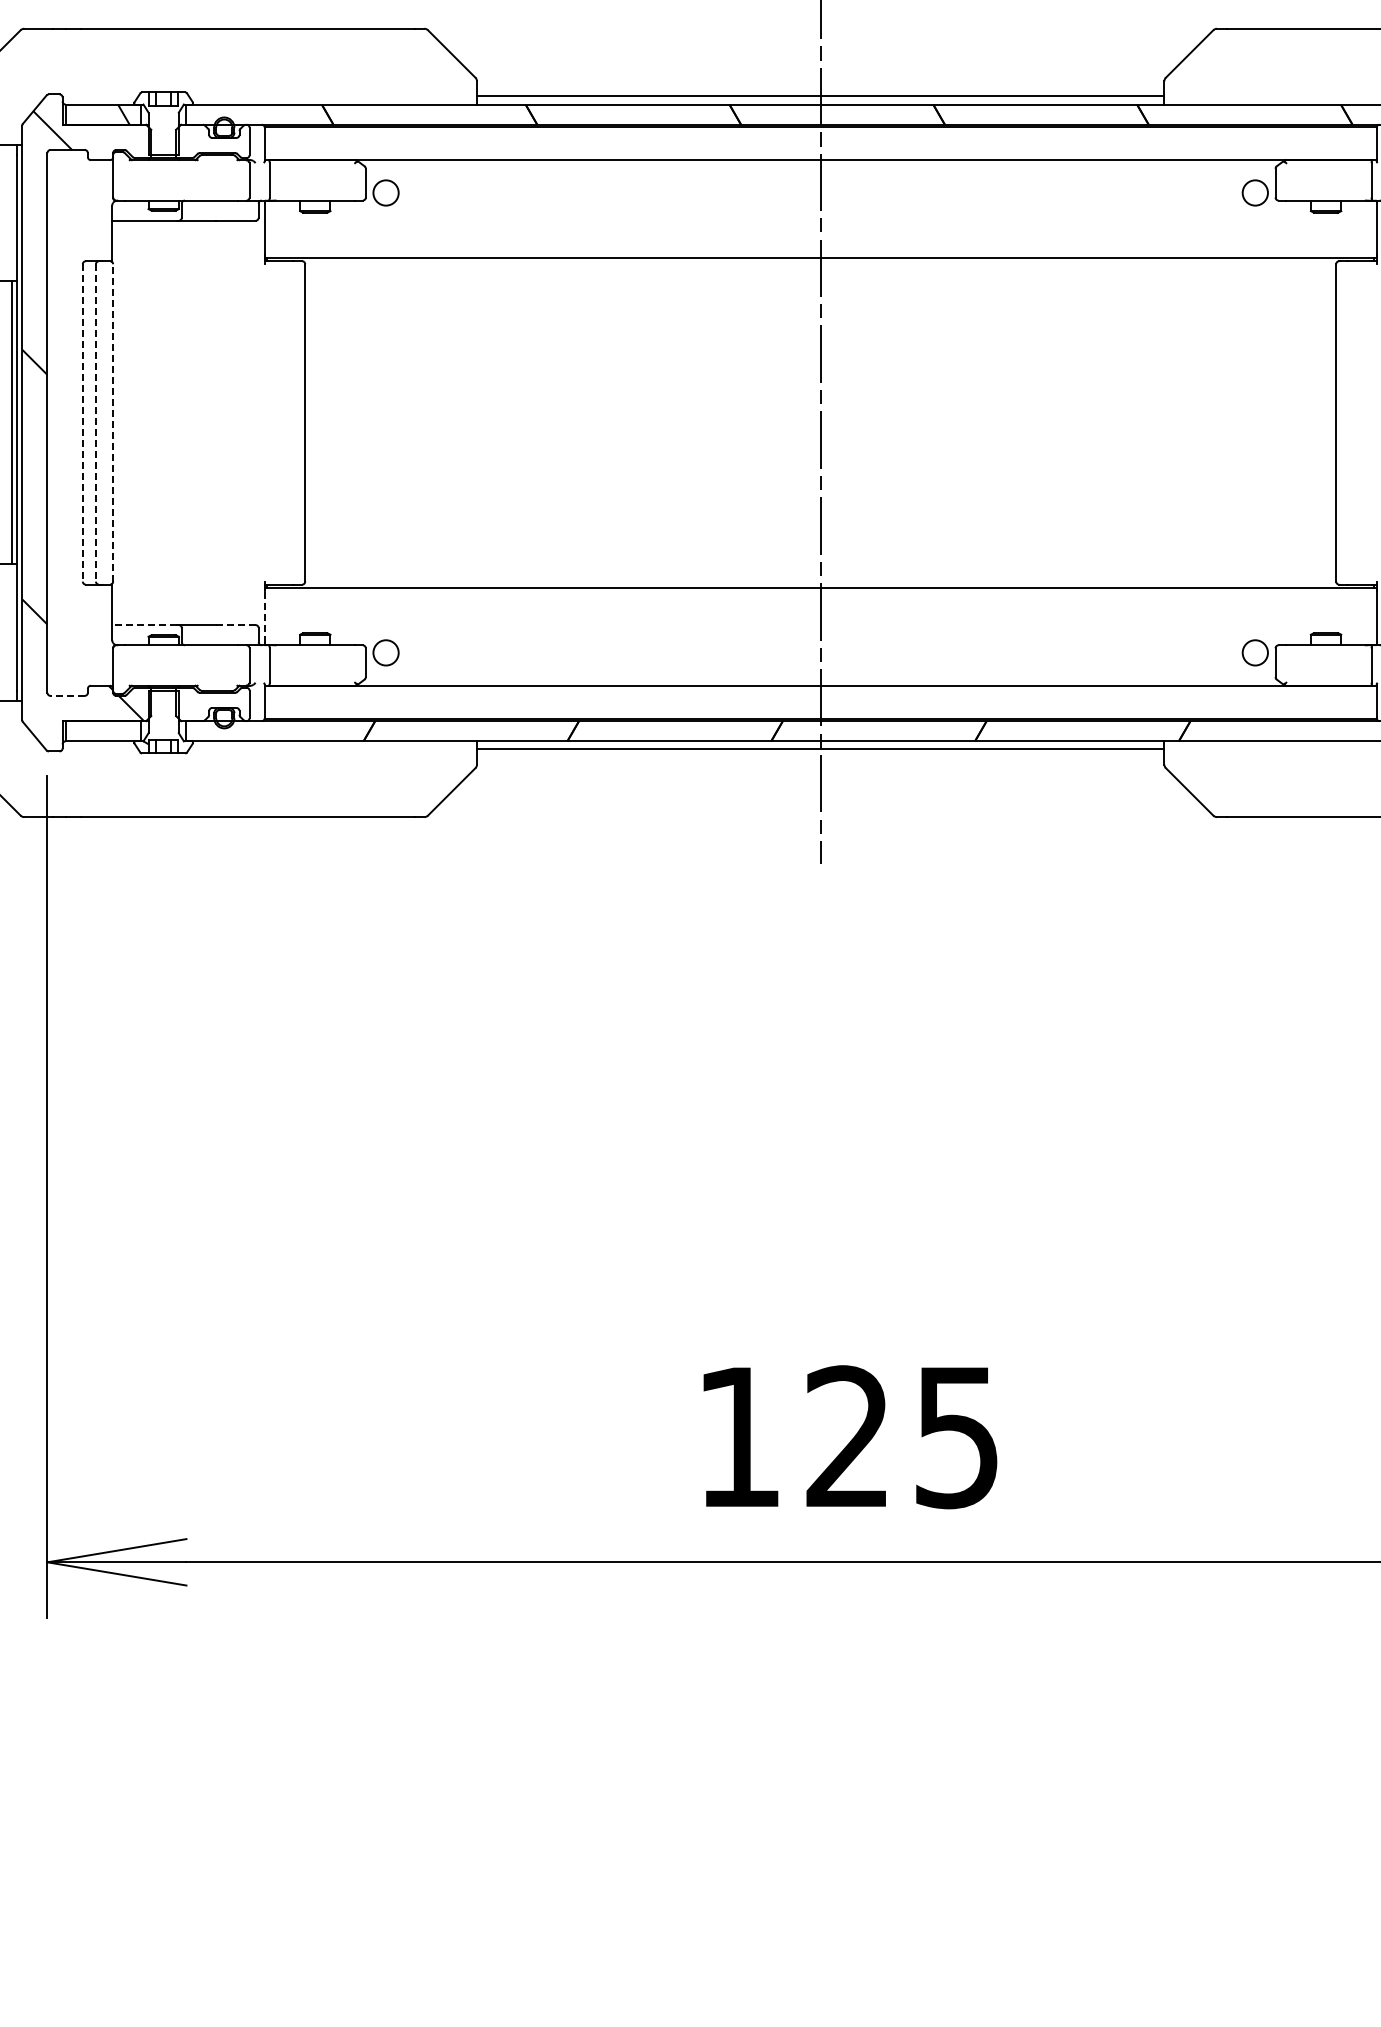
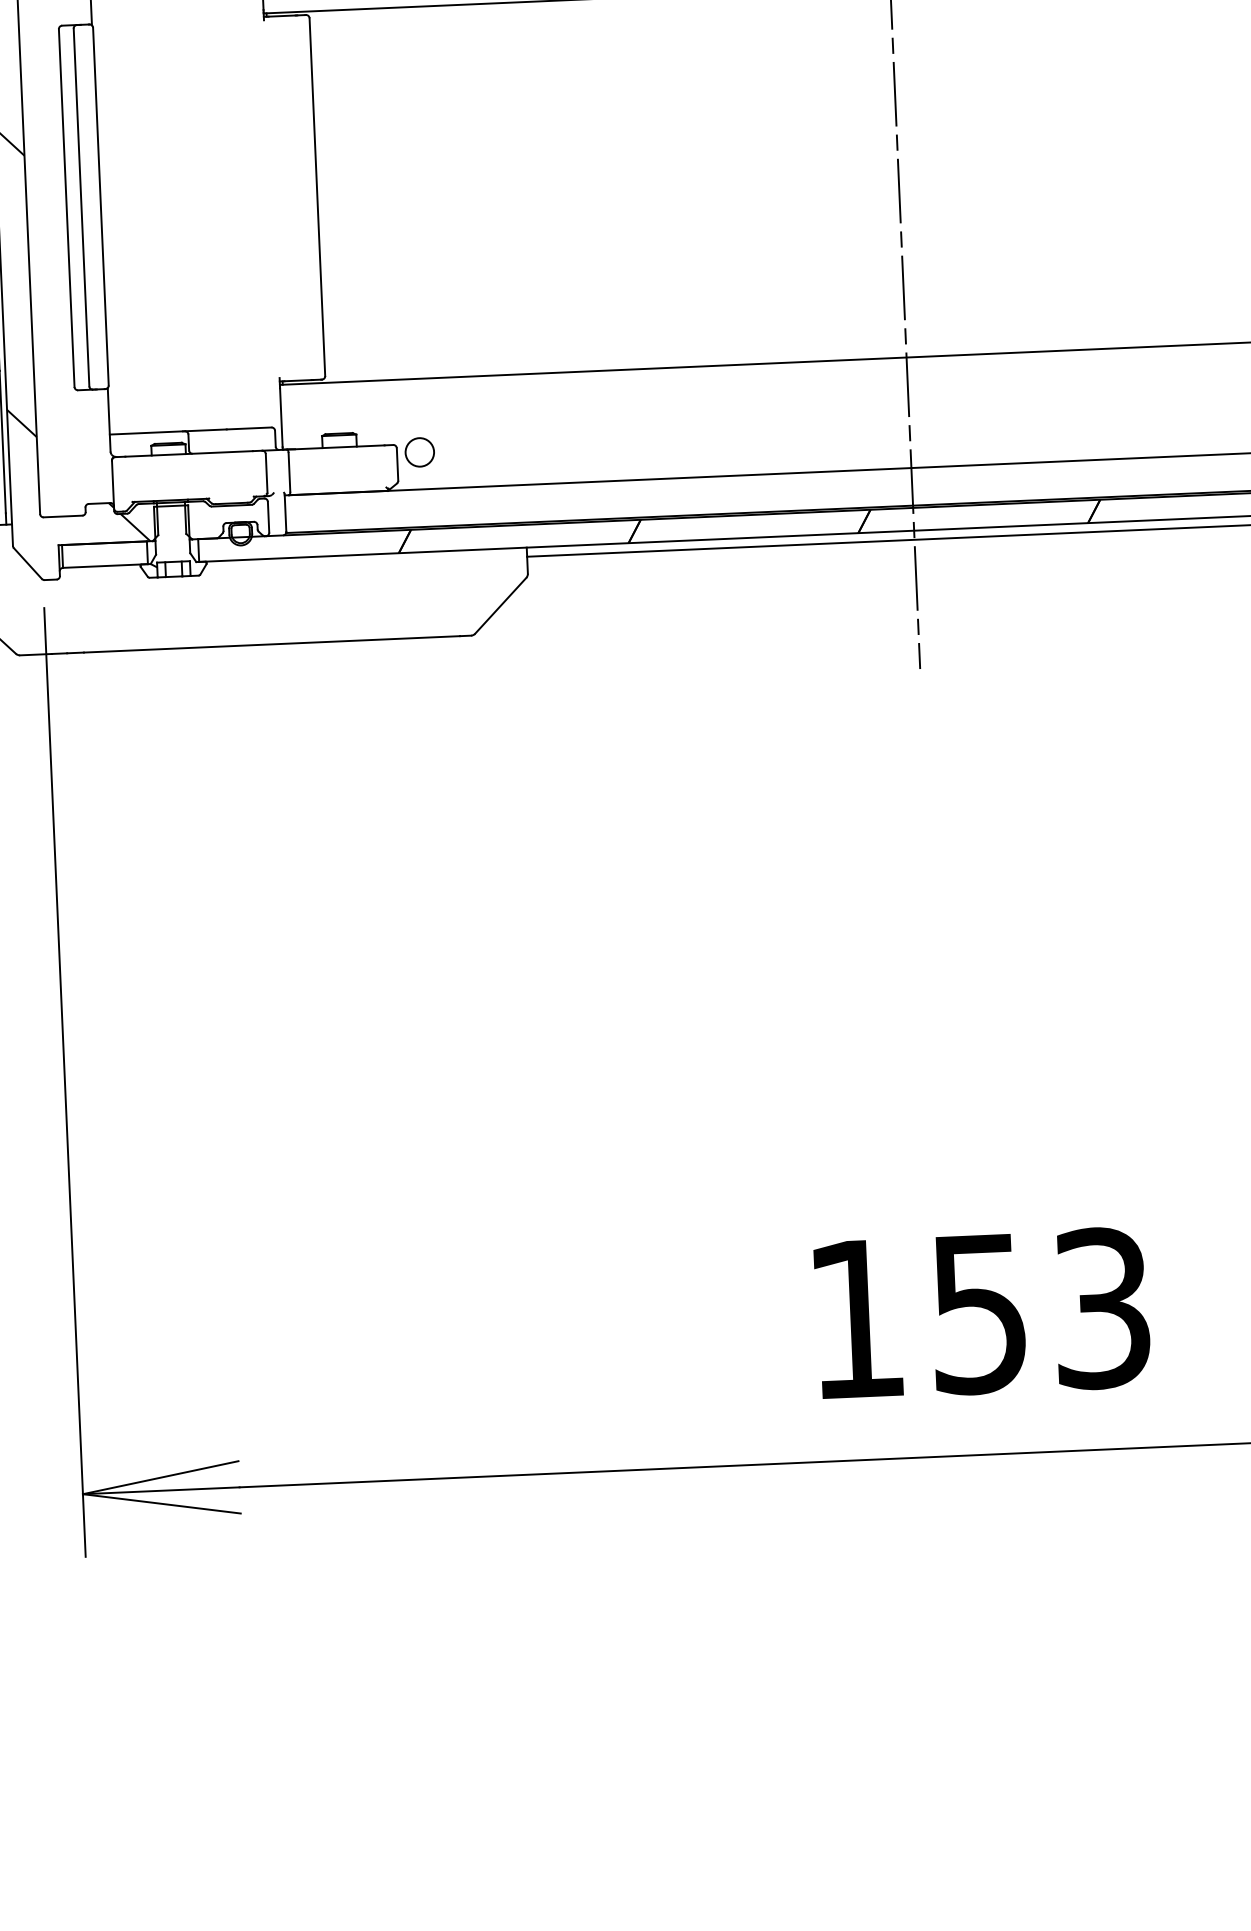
line: (82, 422) -> (66, 207), dashed -> solid
line: (95, 422) -> (80, 207), dashed -> solid
line: (113, 422) -> (101, 206), dashed -> solid
line: (264, 616) -> (281, 417), dashed -> solid
line: (144, 625) -> (146, 433), dashed -> solid
line: (235, 625) -> (248, 428), dashed -> solid
line: (67, 695) -> (62, 516), dashed -> solid
text: (902, 1437) -> (1040, 1311), 125 -> 153

